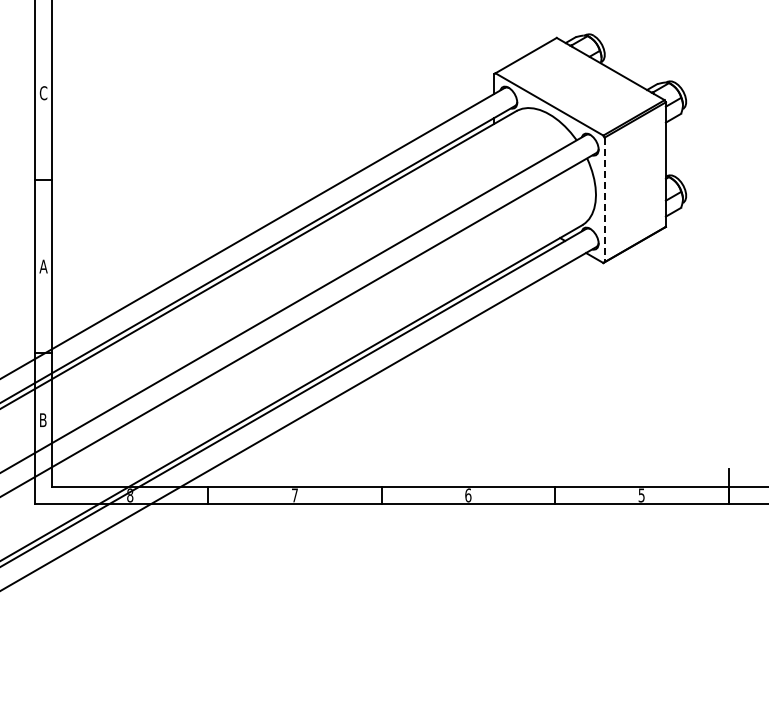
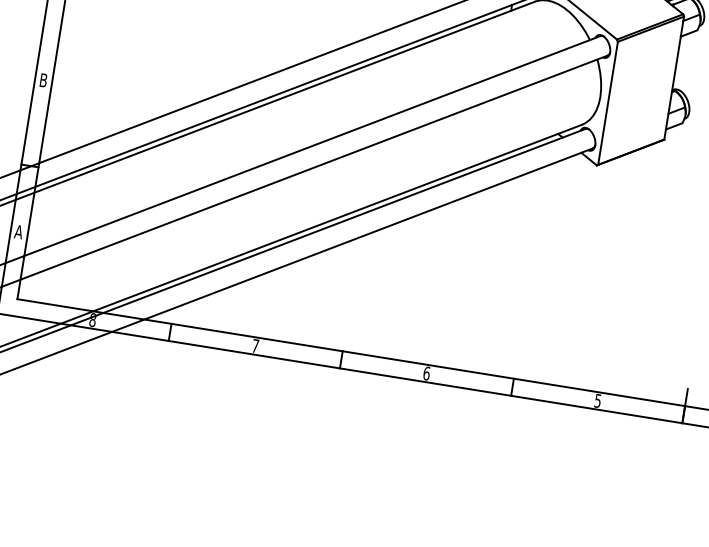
line: (604, 200) -> (607, 103), dashed -> solid
text: (43, 266) -> (43, 80), A -> B
text: (43, 419) -> (19, 231), B -> A

